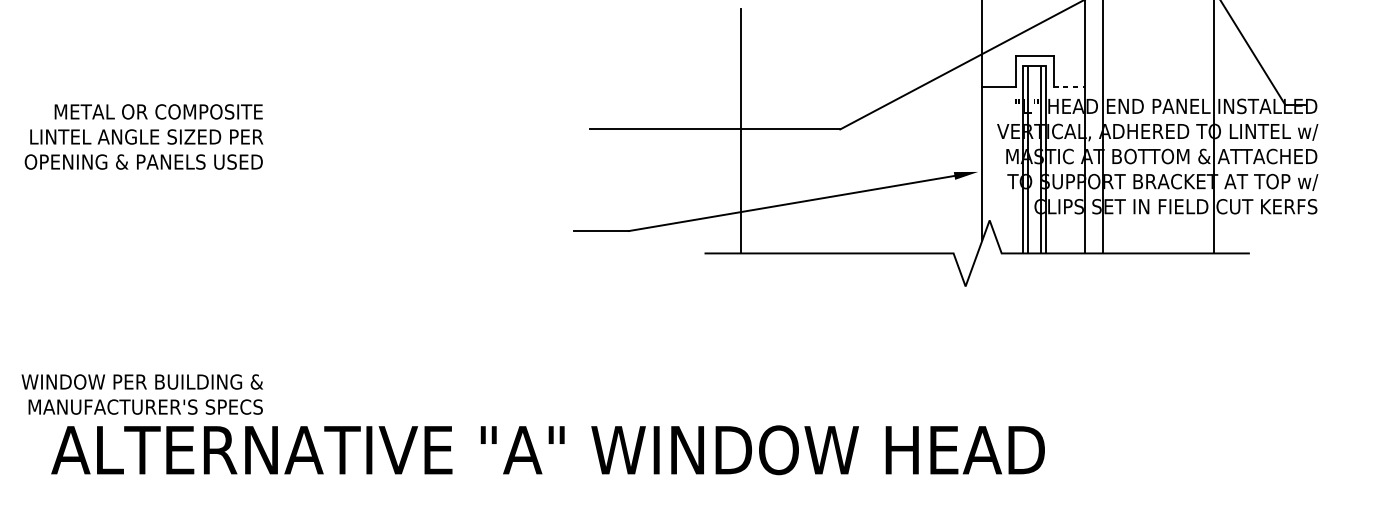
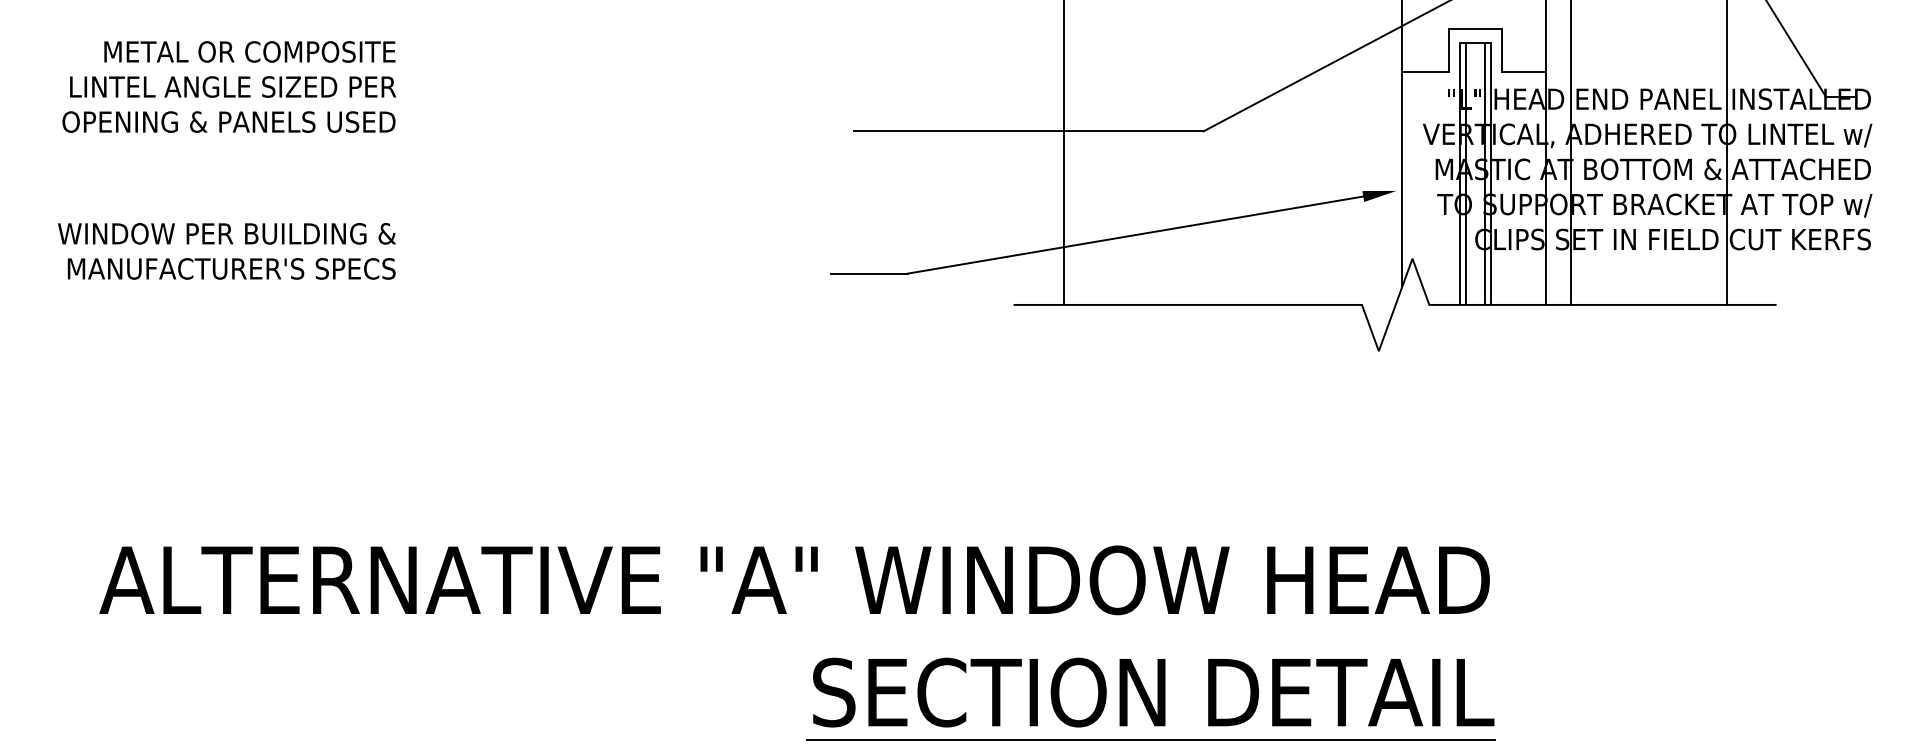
line: (1068, 87) -> (1523, 72), dashed -> solid
text: (144, 136) -> (229, 86), moved
text: (142, 394) -> (226, 251), moved

